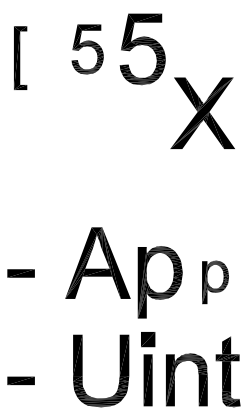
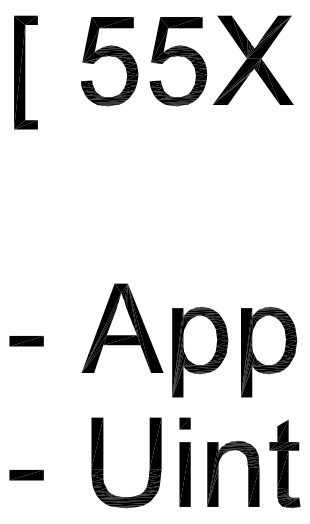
part: (87, 49) -> (109, 61), size x1.43
part: (20, 58) -> (25, 72), size x1.43
part: (202, 112) -> (252, 59), moved
part: (215, 282) -> (269, 352), size x1.67
part: (147, 339) -> (184, 423), size x0.62

